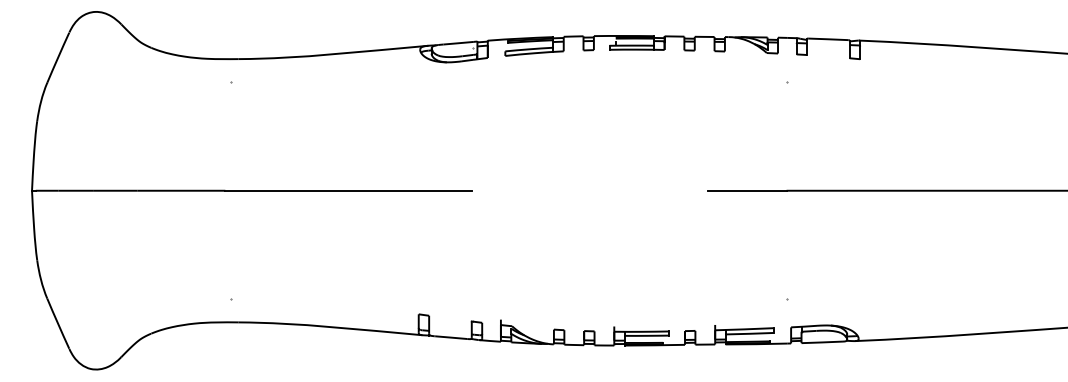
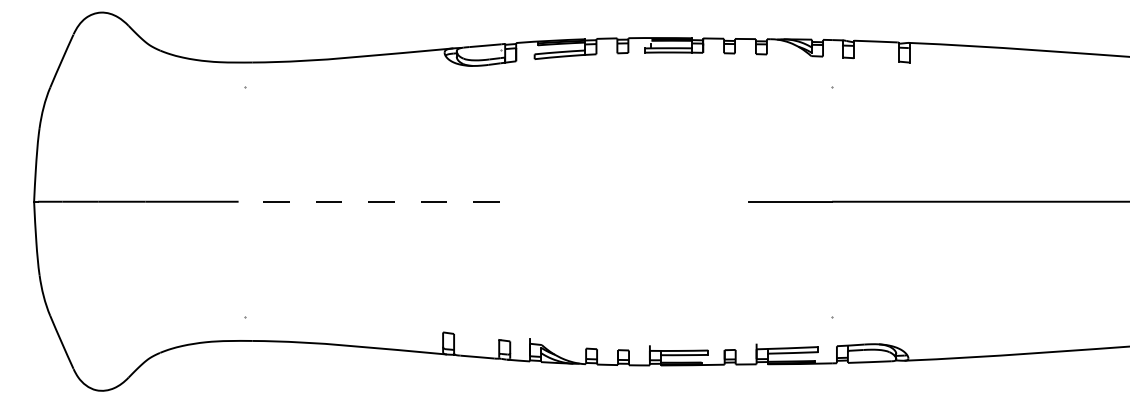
line: (348, 190) -> (368, 201), solid -> dashed

